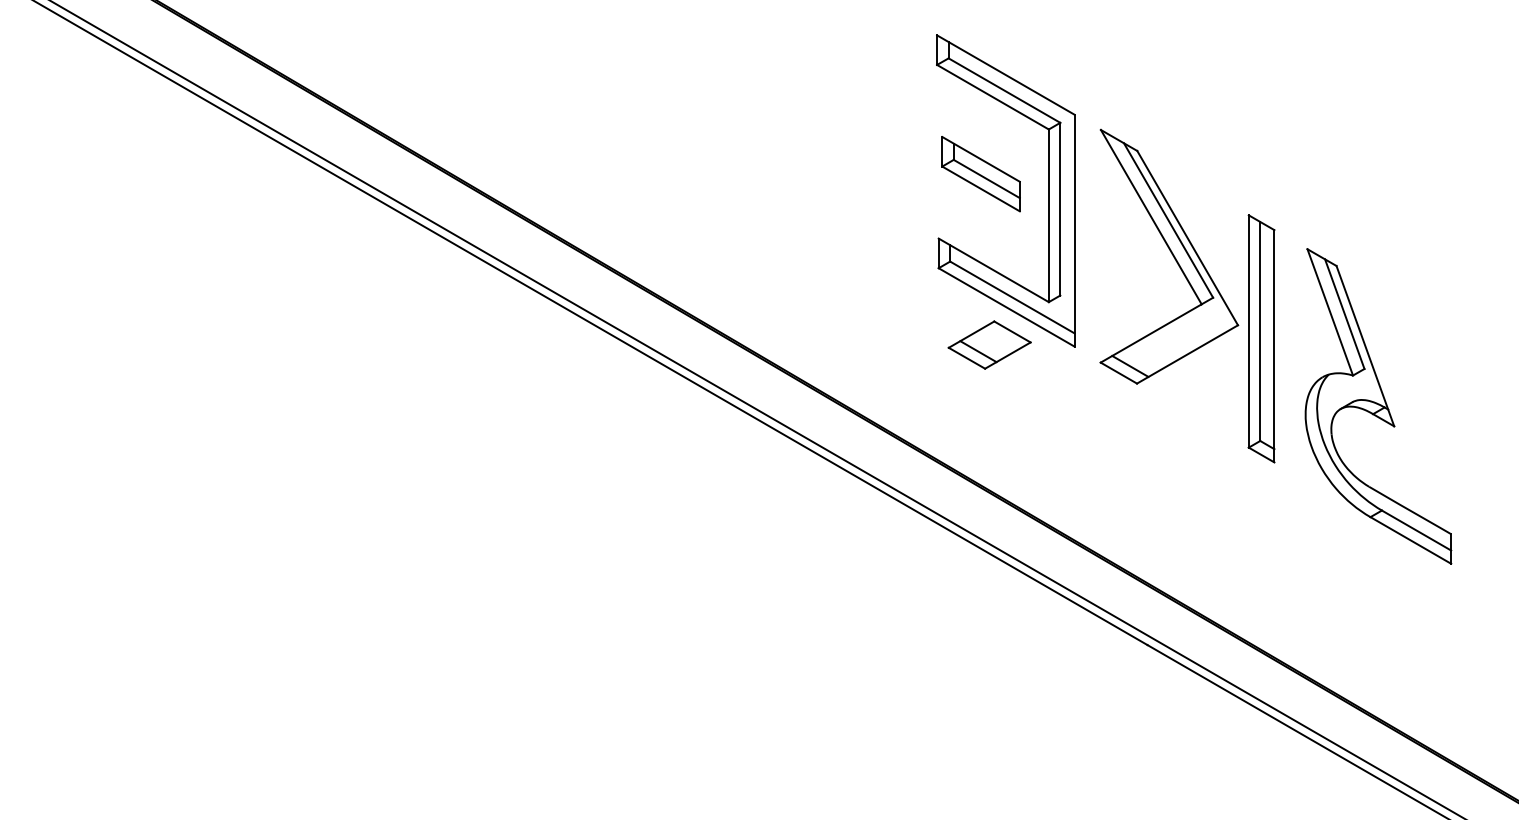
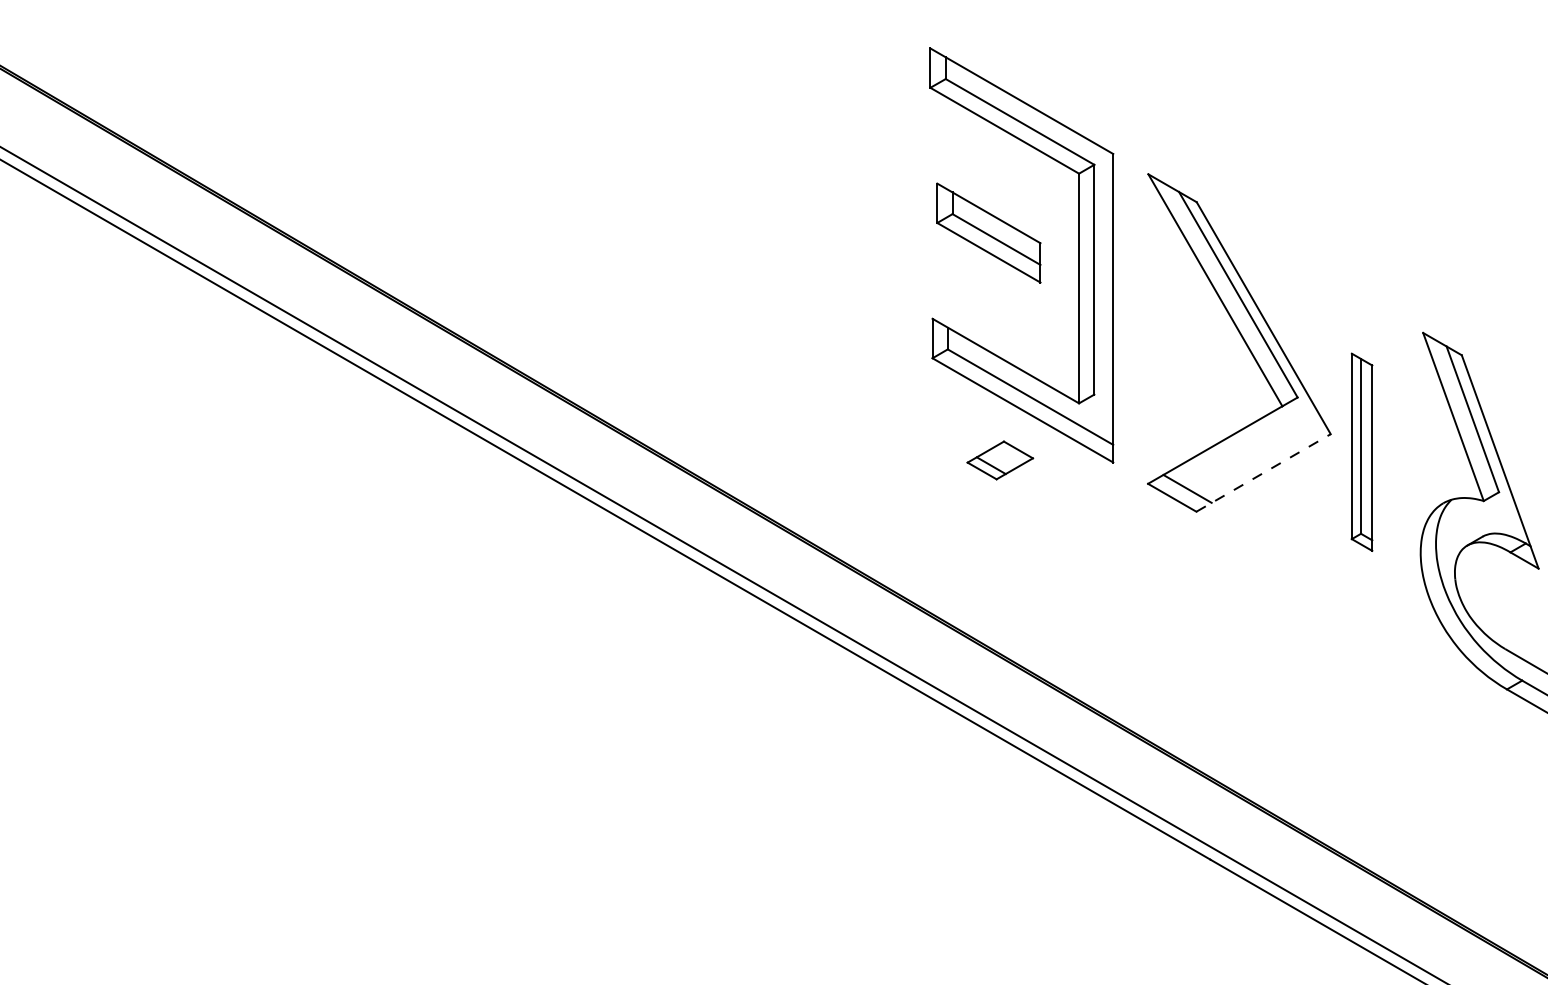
part: (1261, 338) -> (1361, 451), size x0.6
part: (989, 344) -> (1000, 459), size x0.6
line: (1187, 354) -> (1263, 473), solid -> dashed

